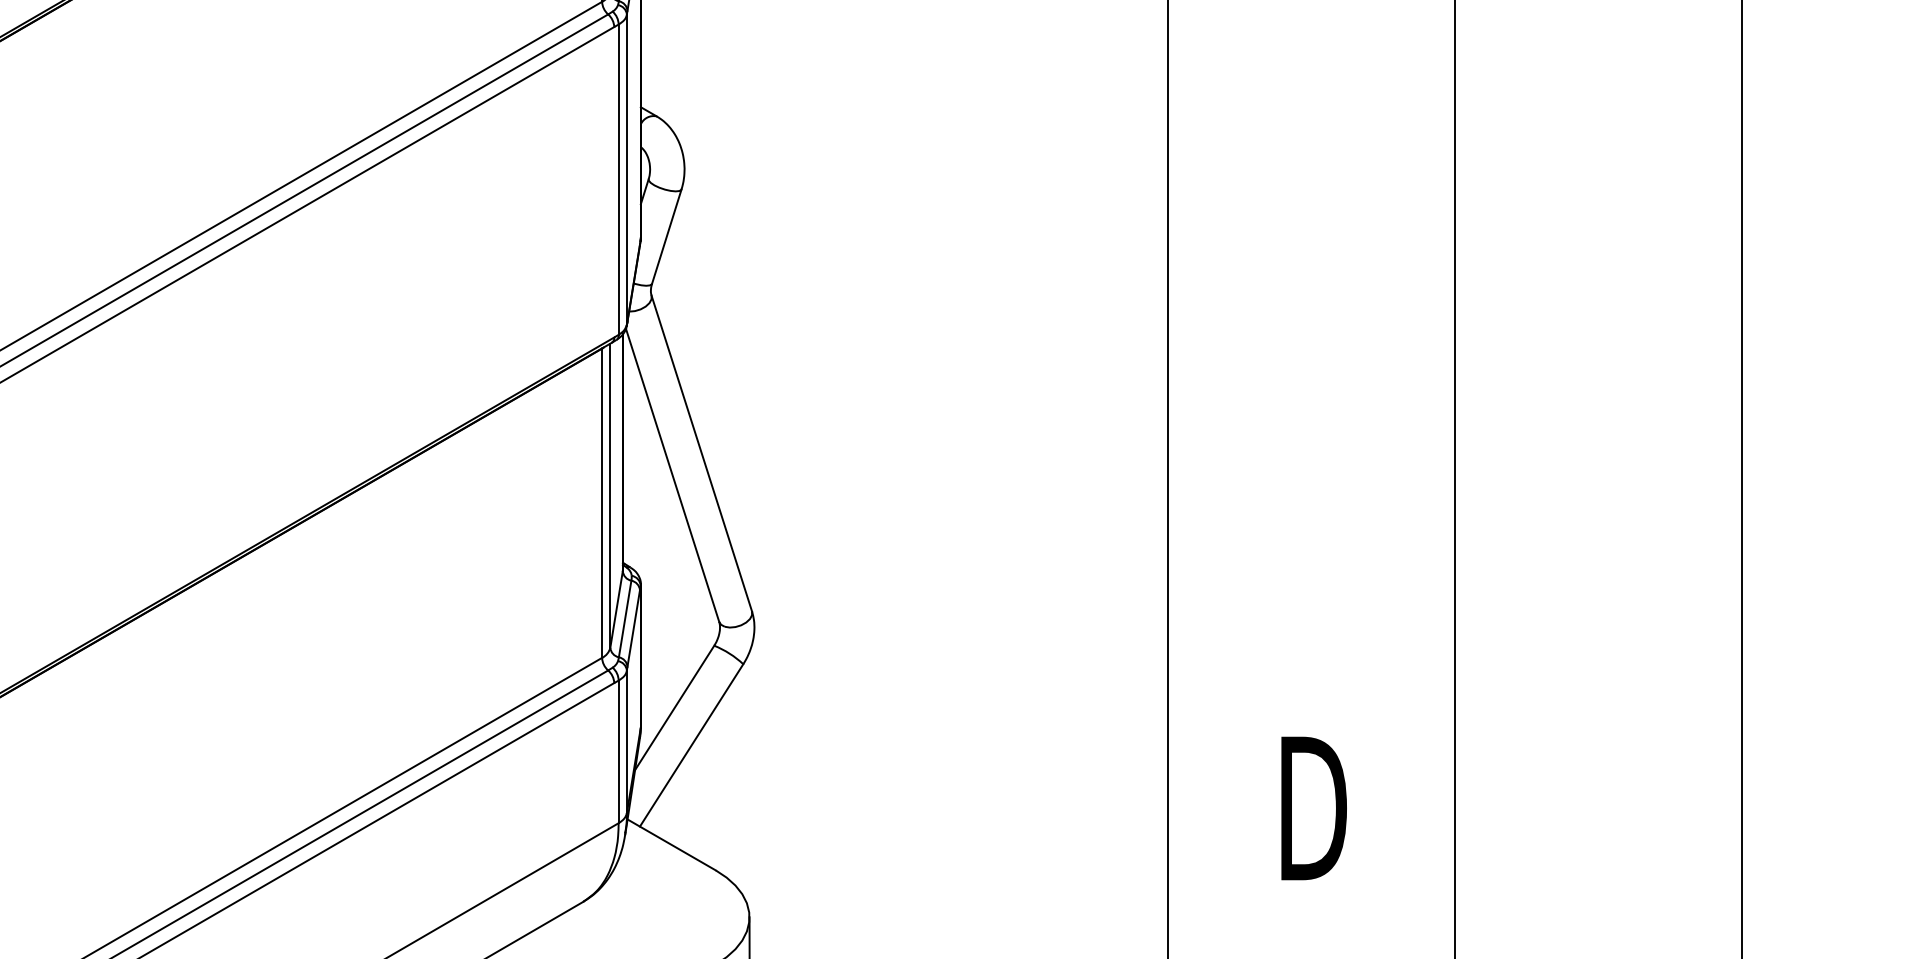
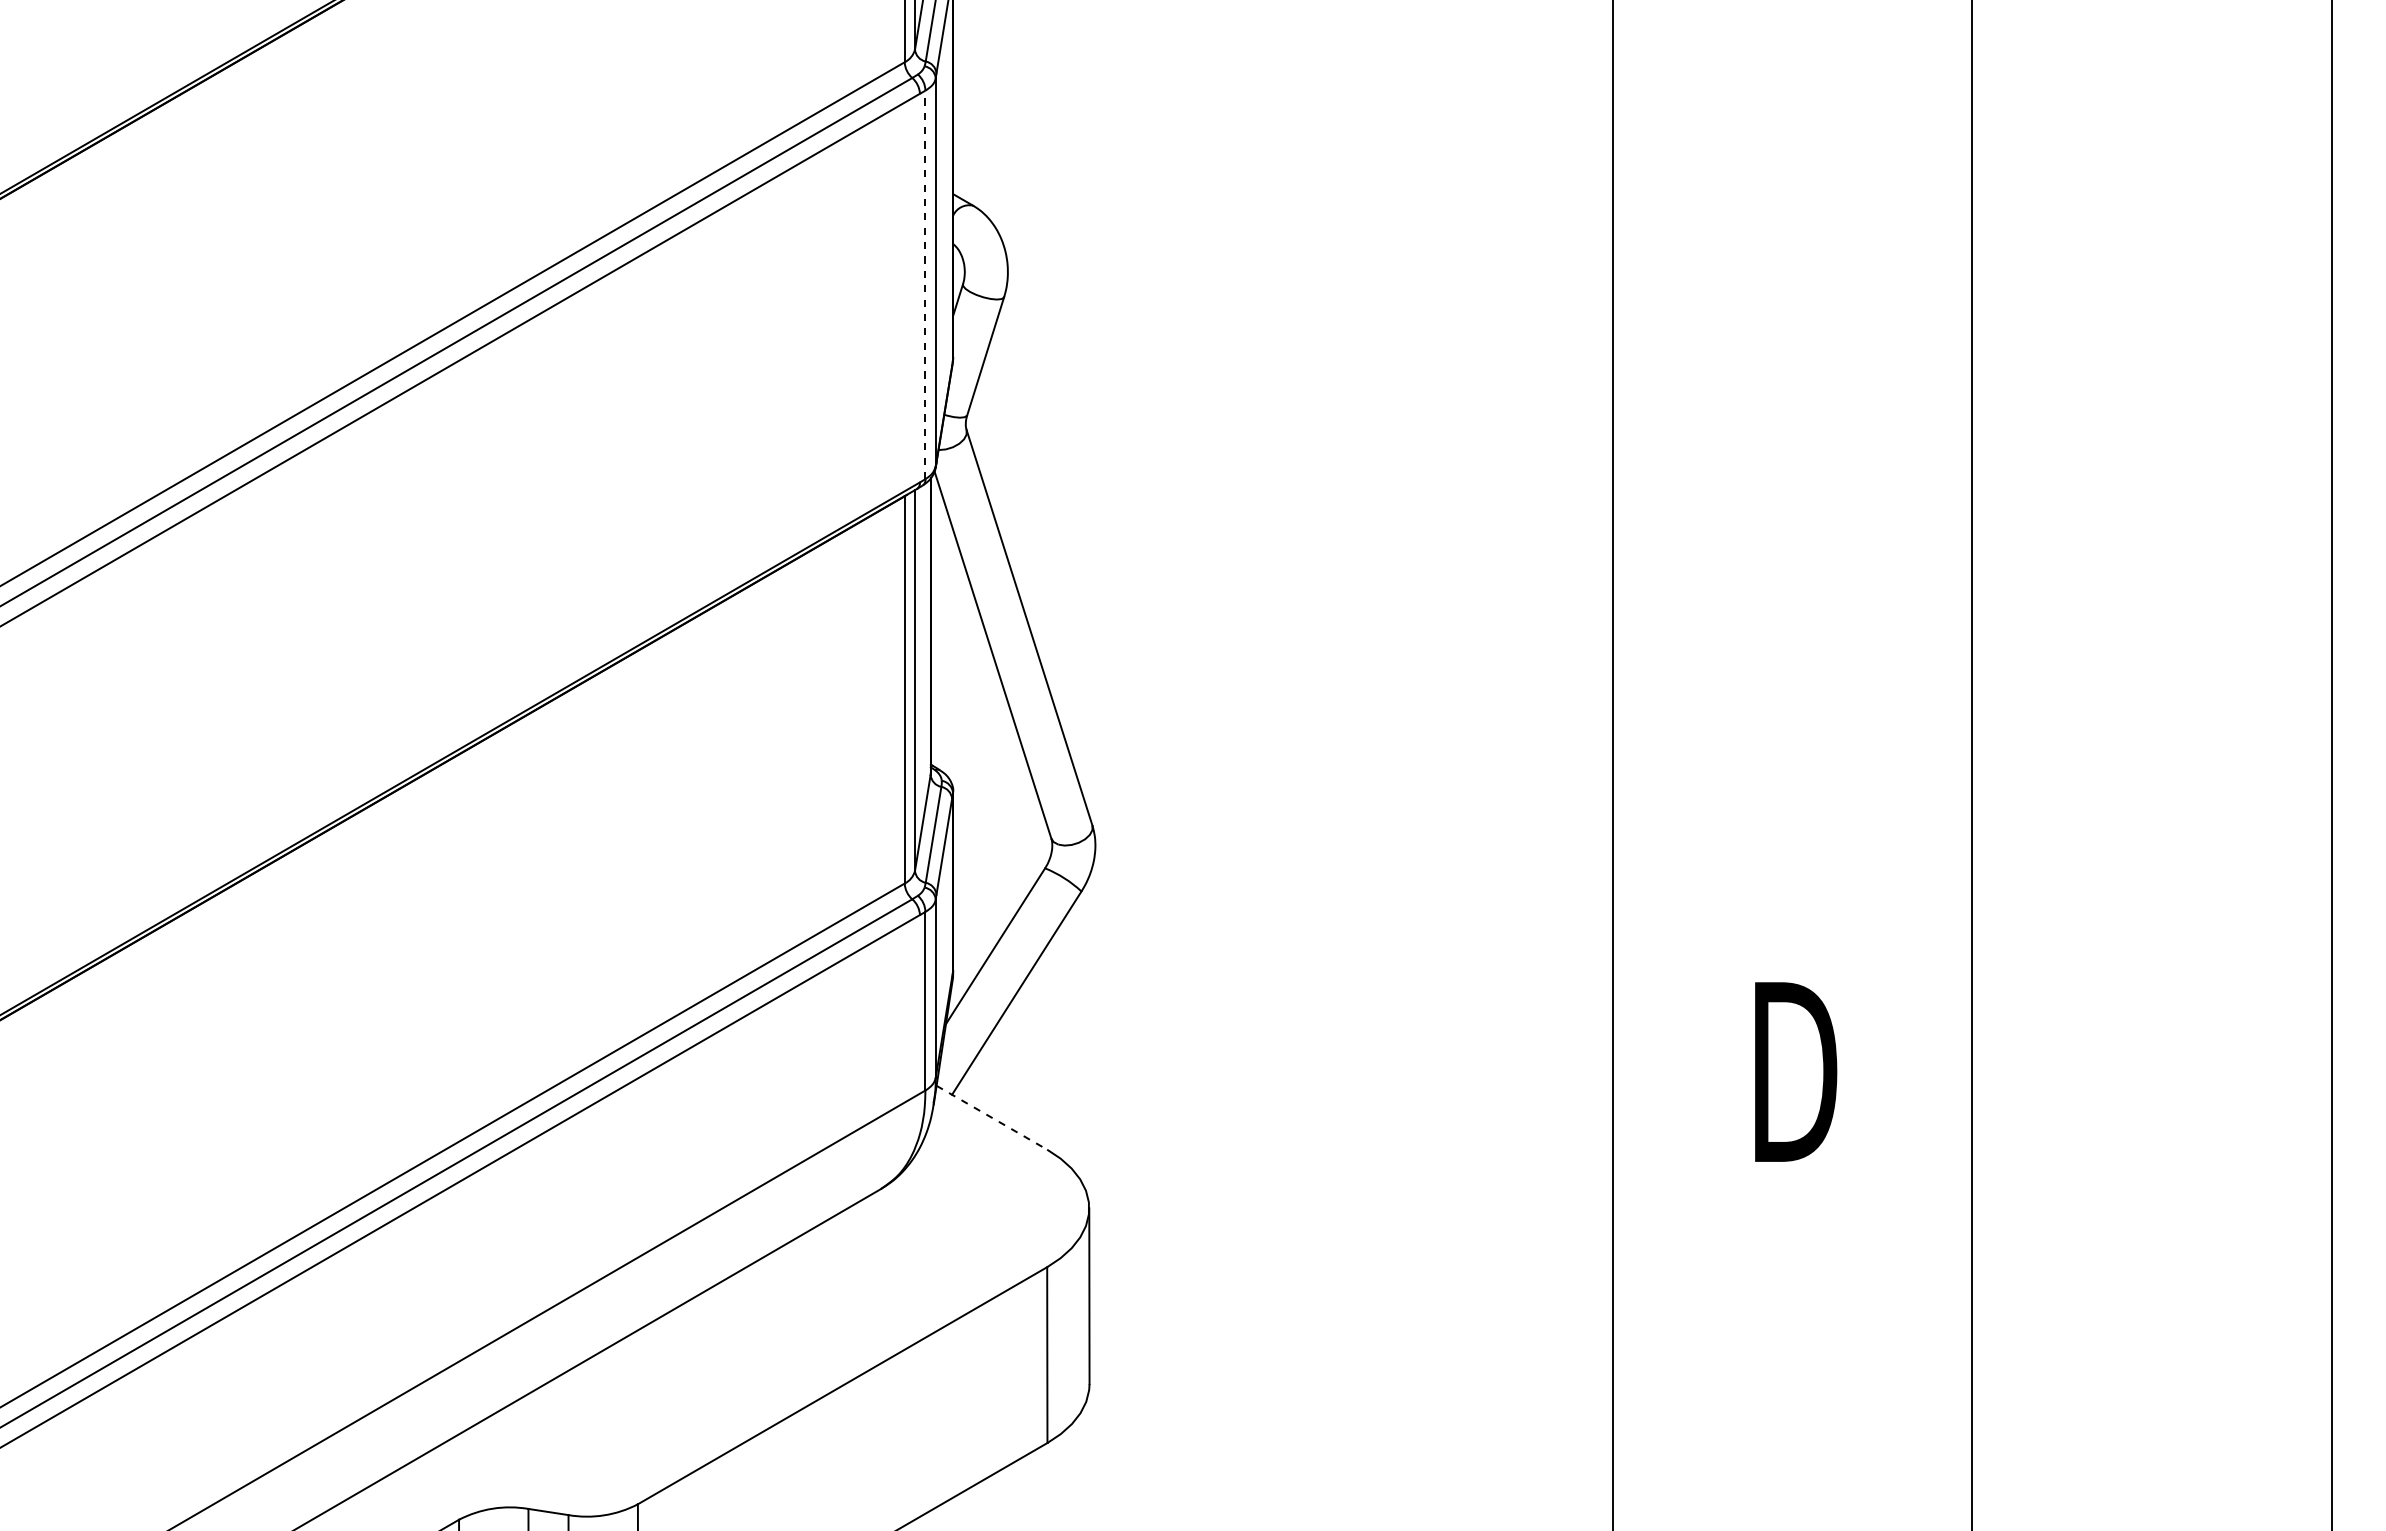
line: (618, 179) -> (925, 284), solid -> dashed
line: (671, 844) -> (991, 1117), solid -> dashed

